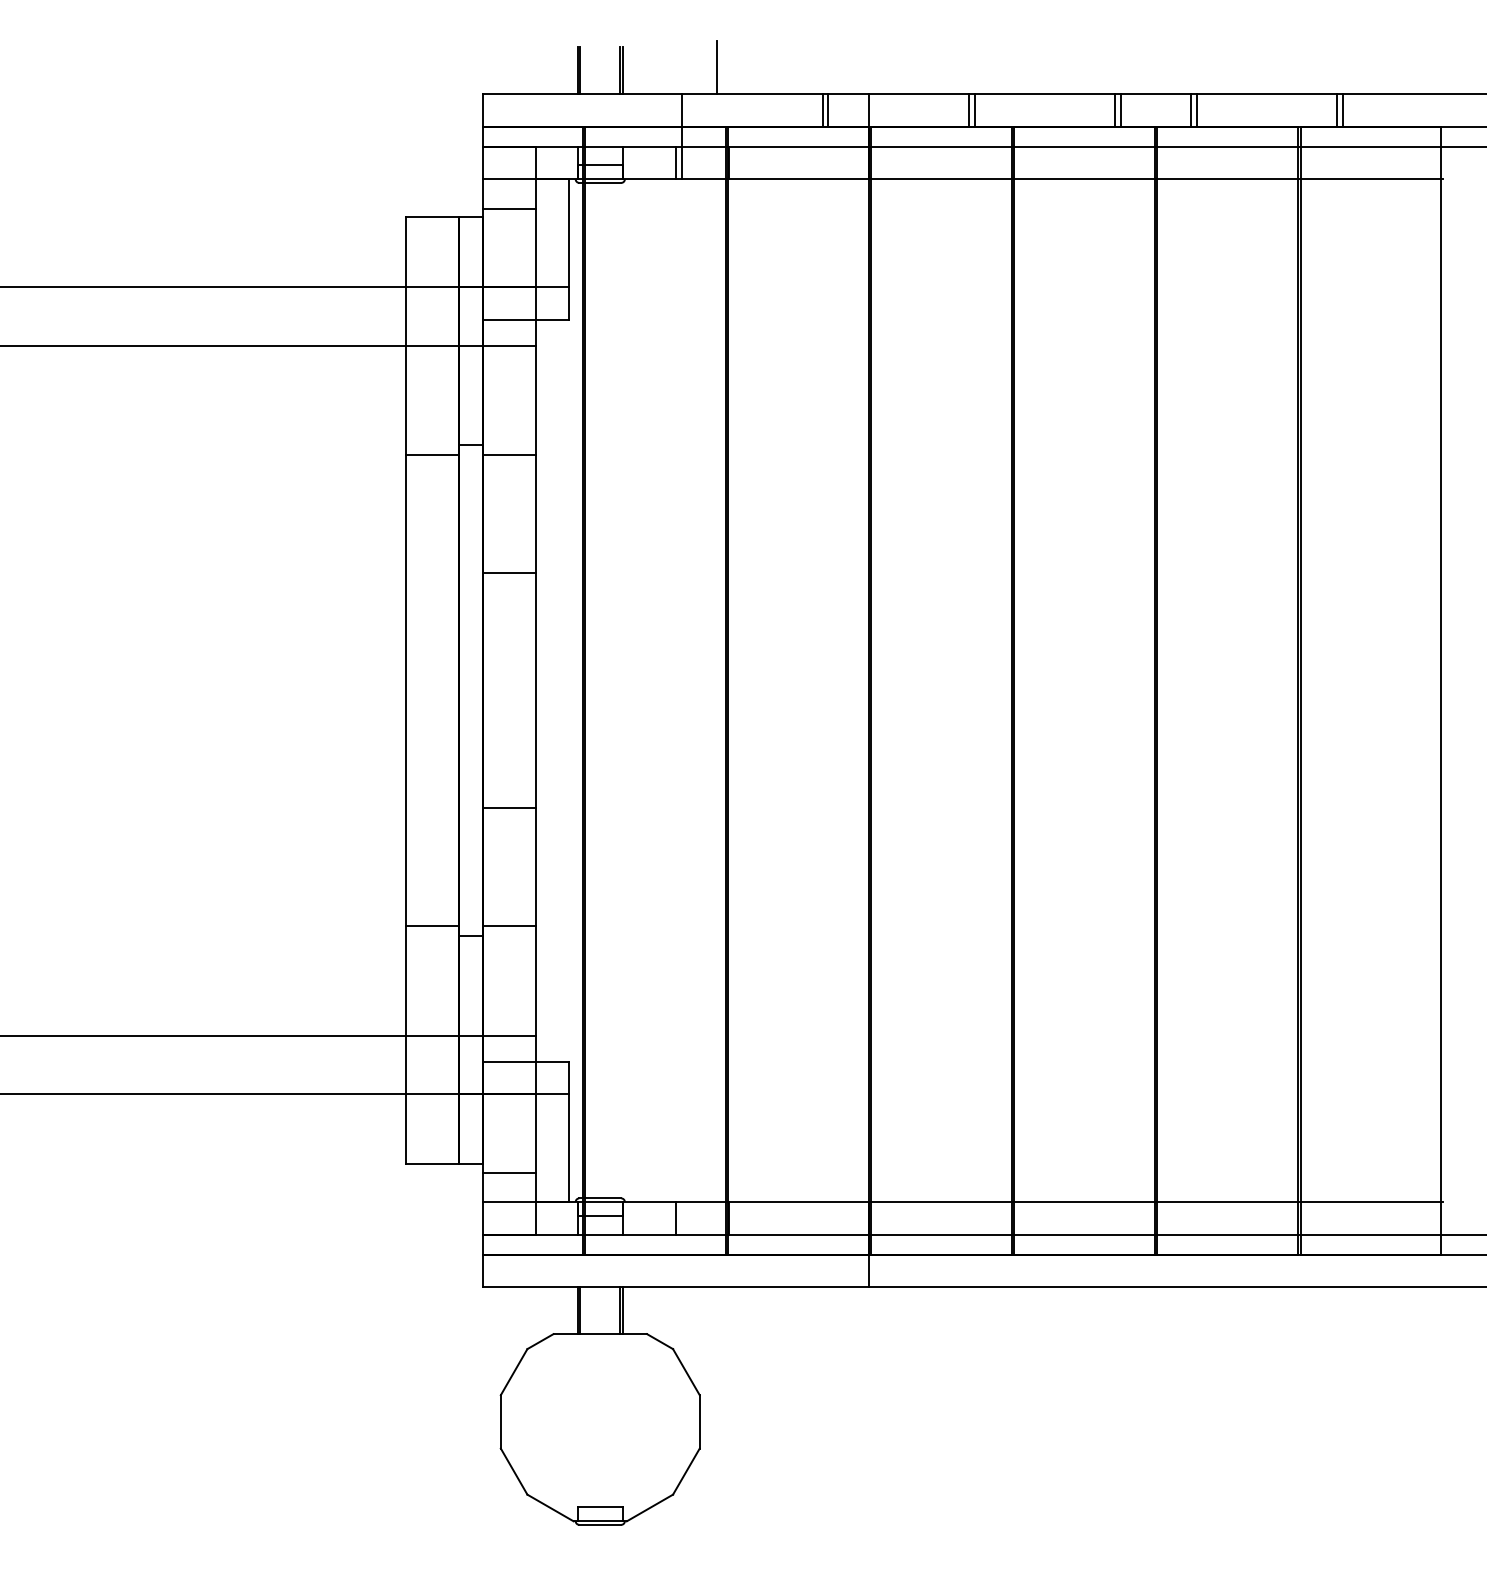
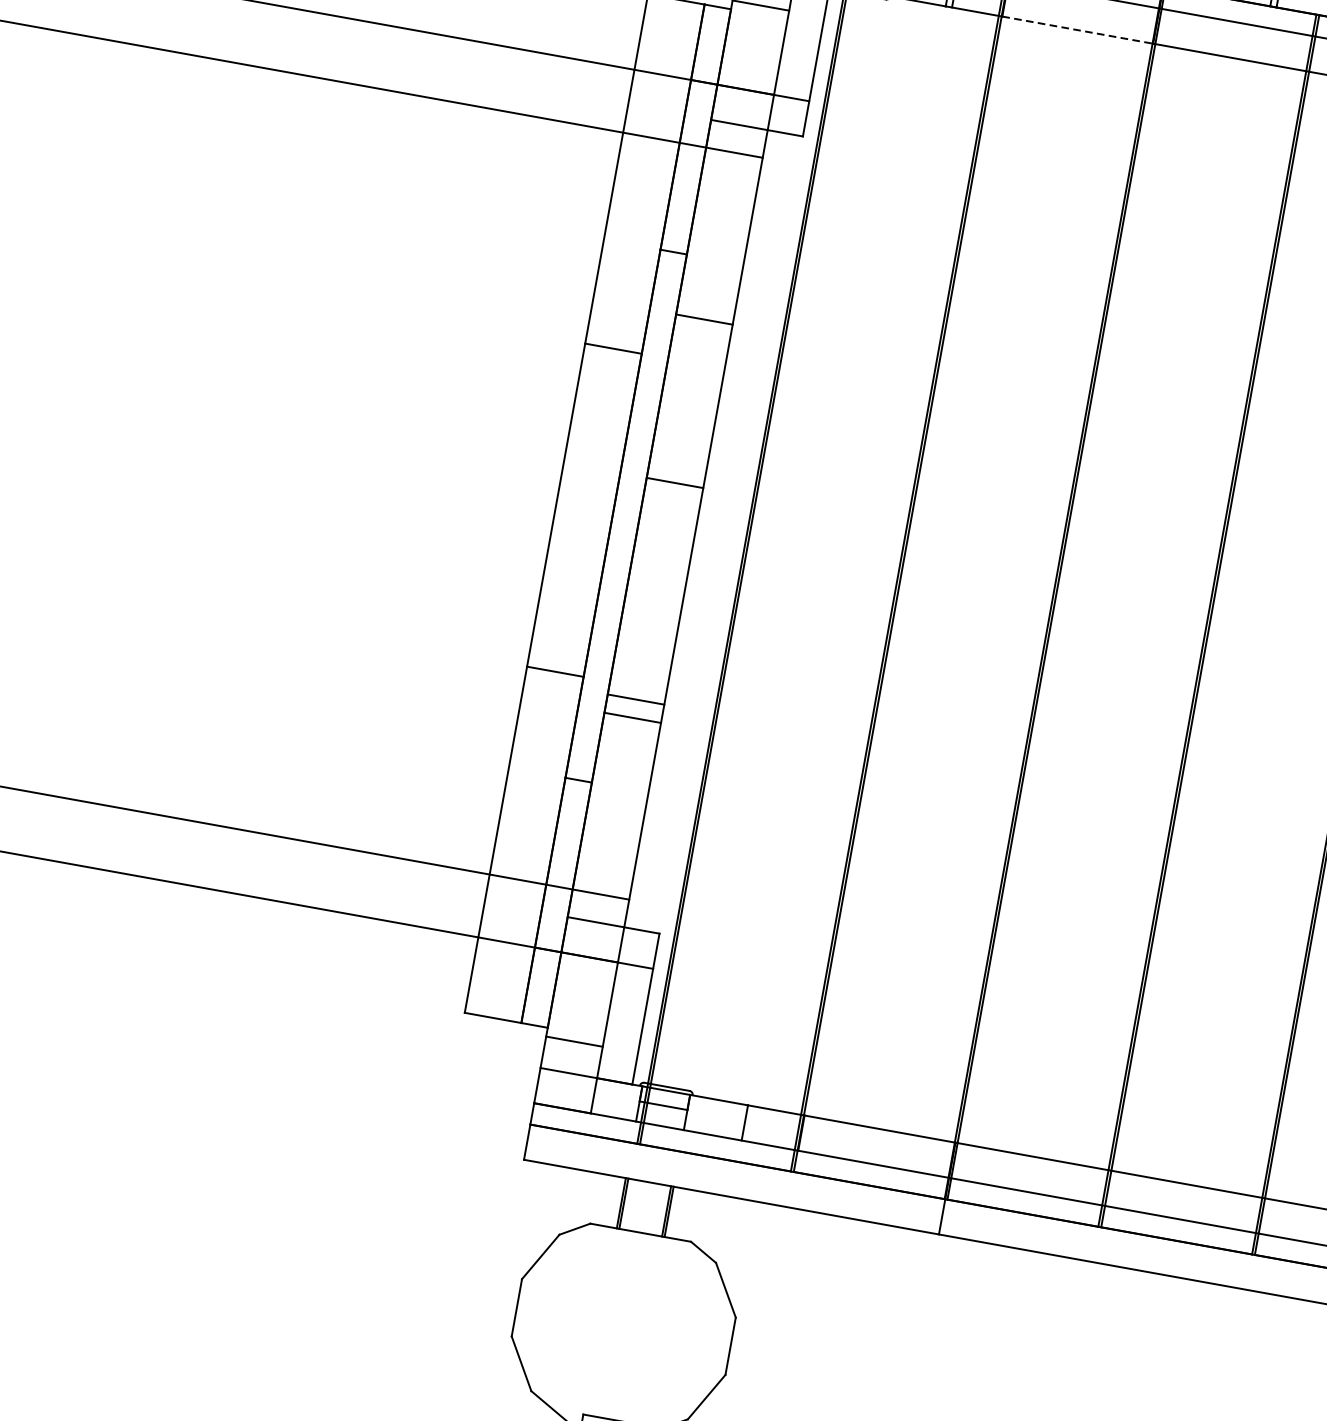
line: (799, 179) -> (1078, 30), solid -> dashed
line: (432, 454) -> (613, 348), moved
line: (509, 454) -> (704, 319), moved
line: (509, 572) -> (674, 482), moved
line: (509, 808) -> (635, 699), moved
line: (432, 926) -> (555, 671), moved
line: (509, 926) -> (632, 717), moved

